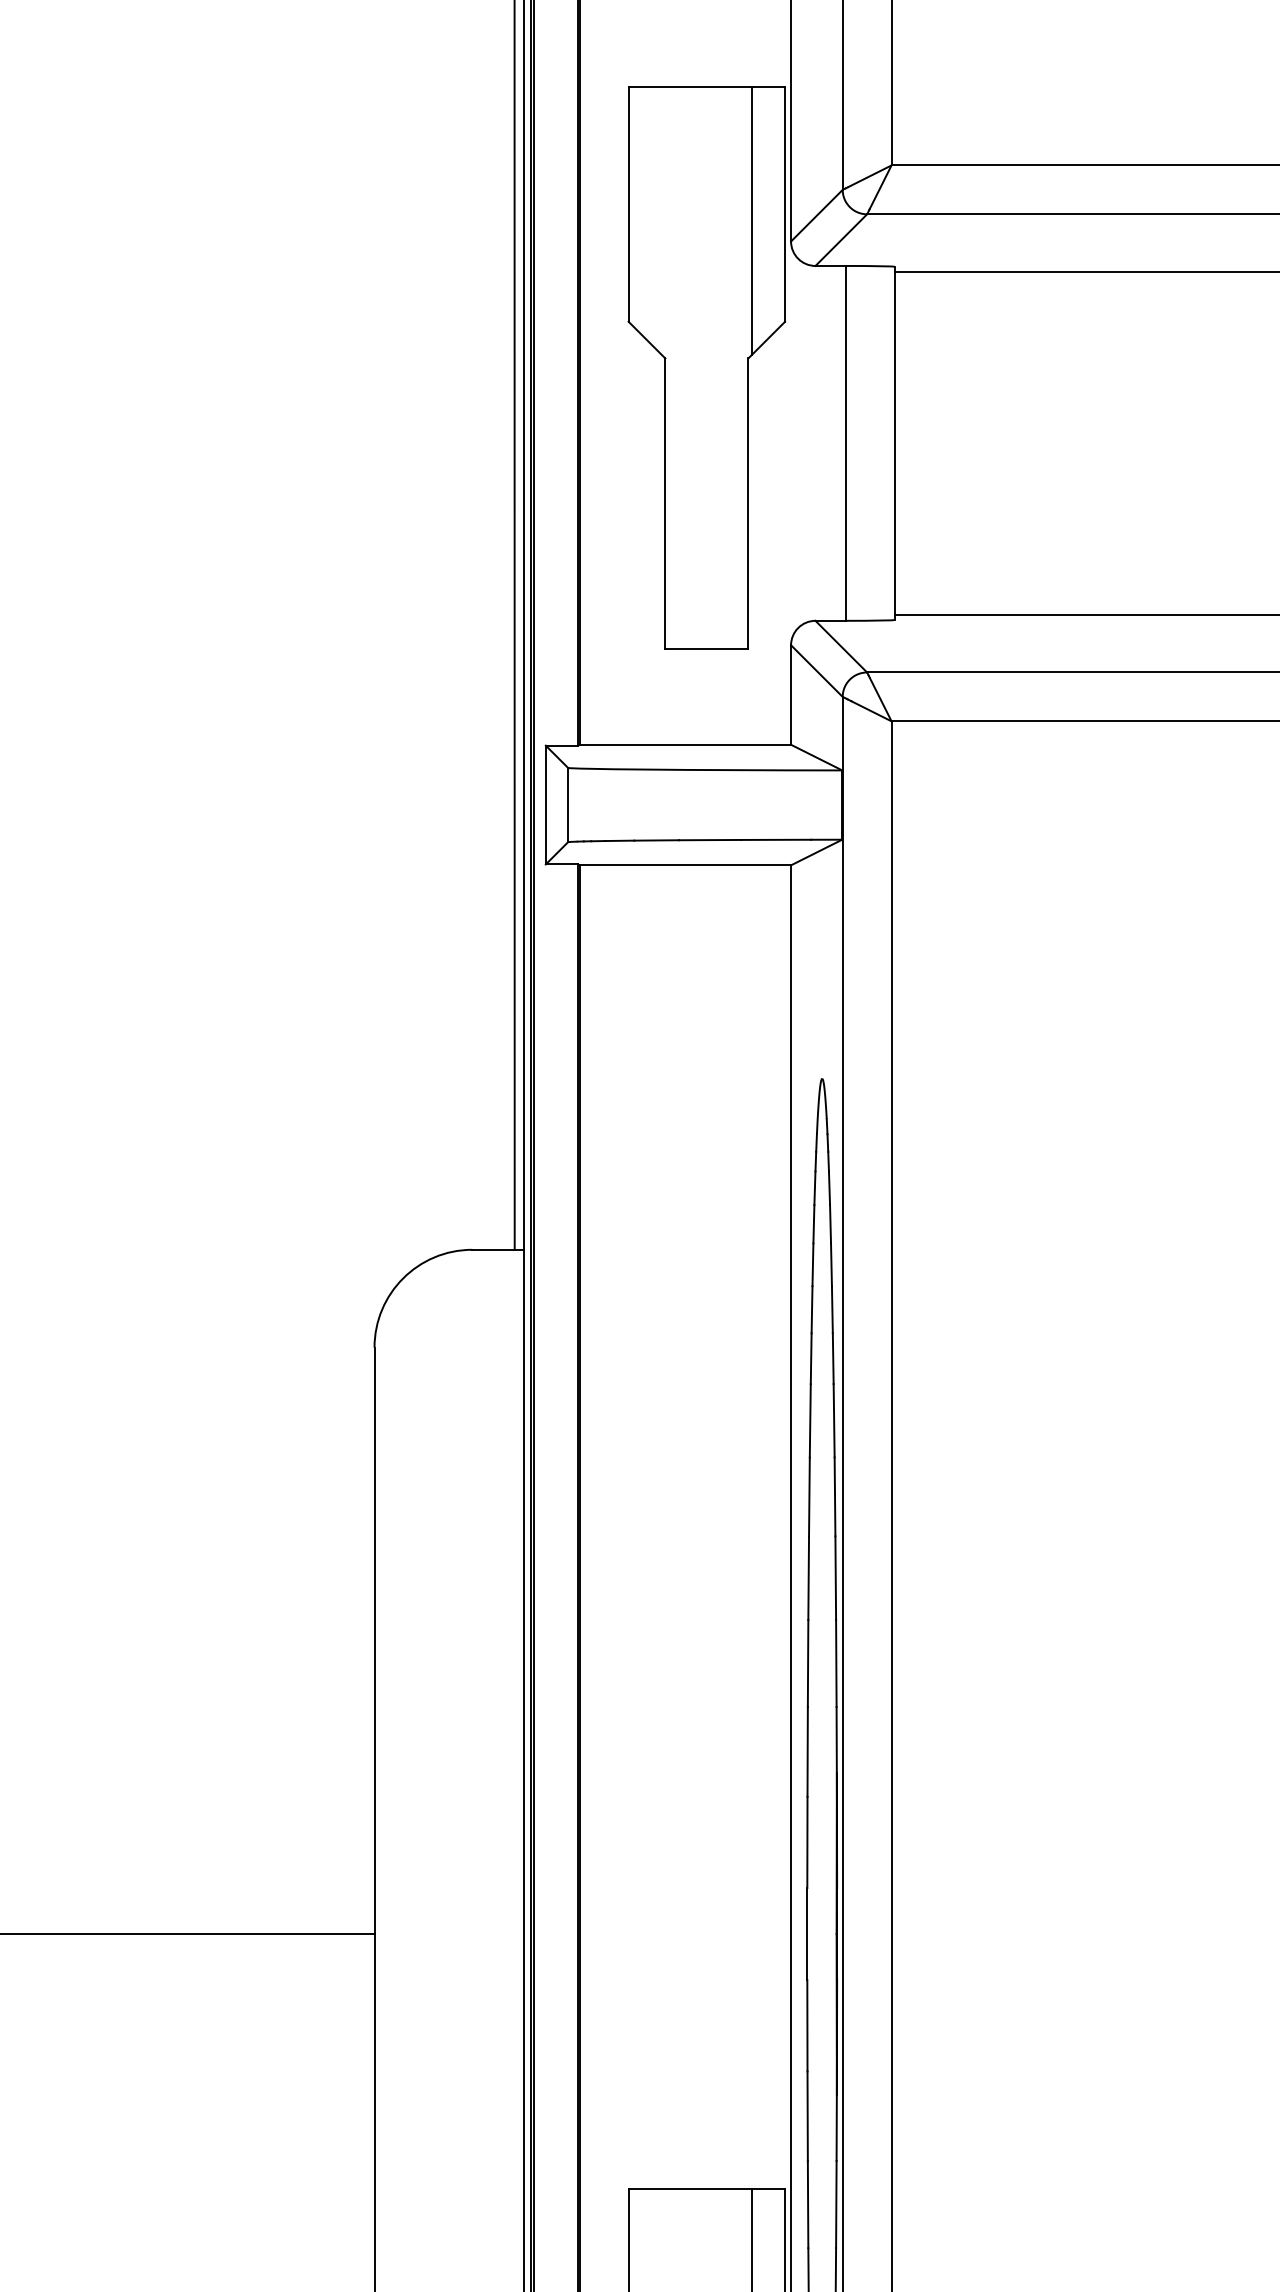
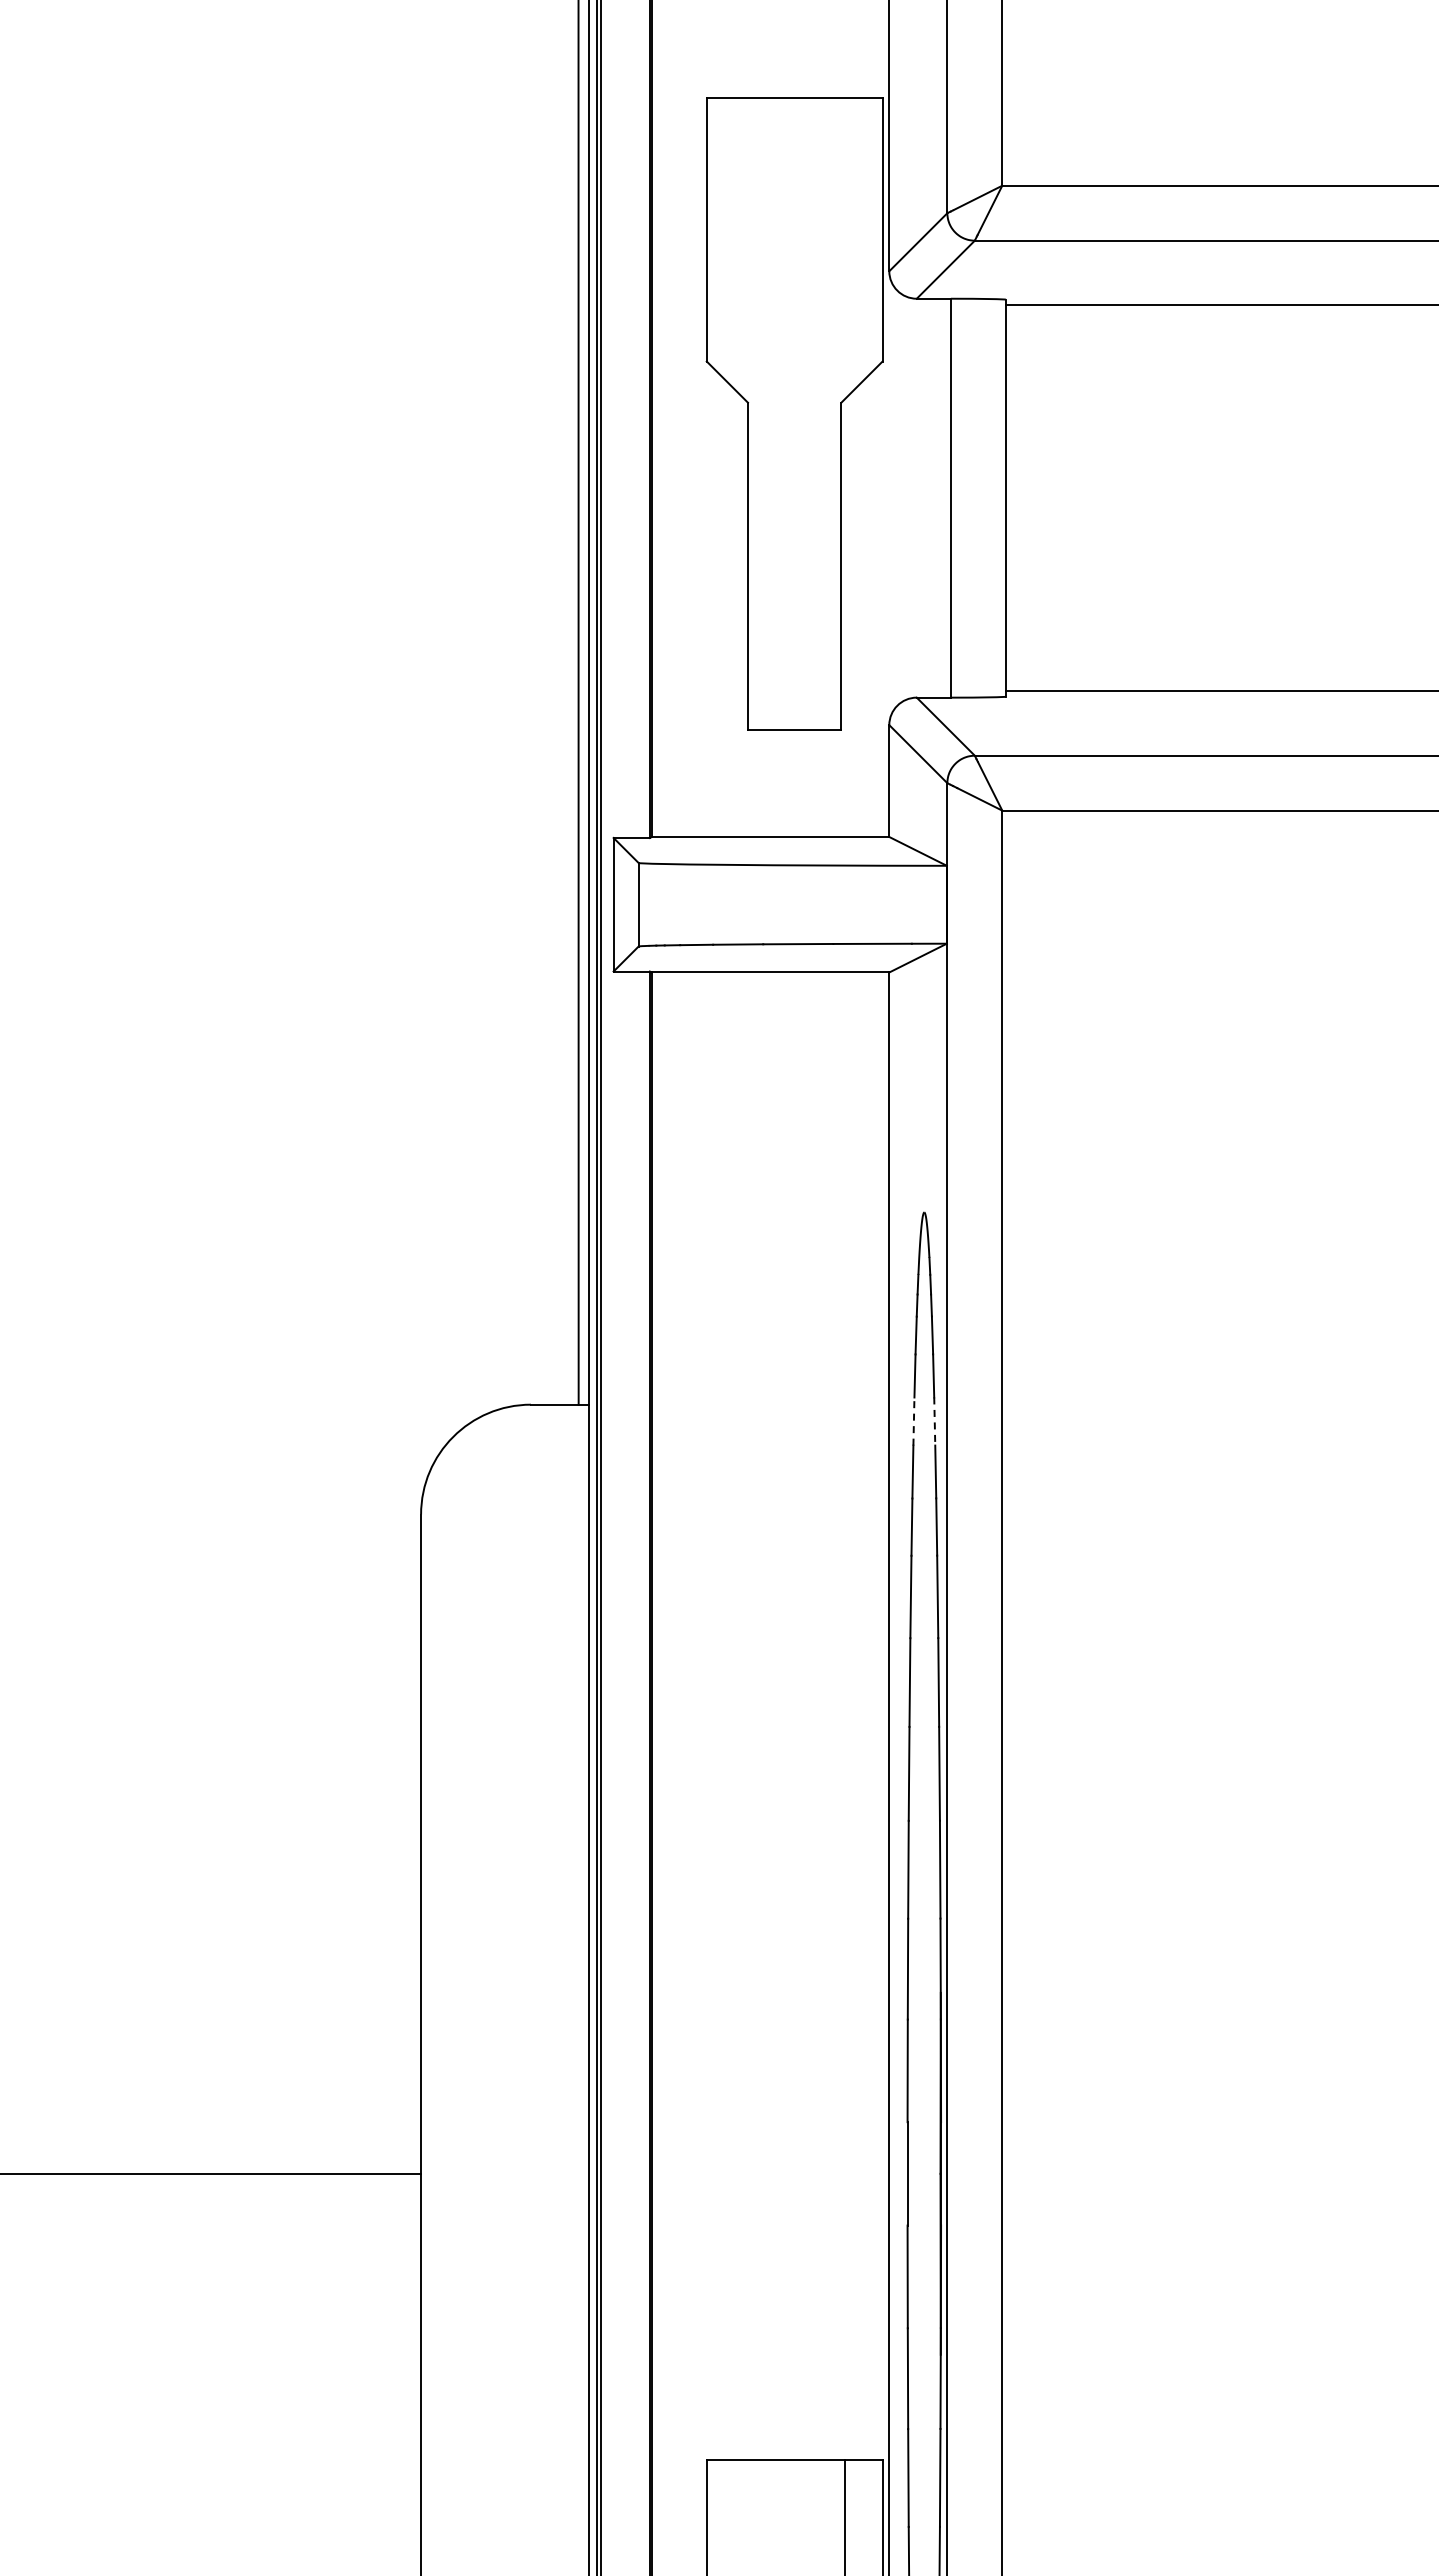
line: (752, 221) -> (845, 248), removed
line: (812, 1264) -> (913, 1421), solid -> dashed
line: (831, 1265) -> (934, 1422), solid -> dashed

